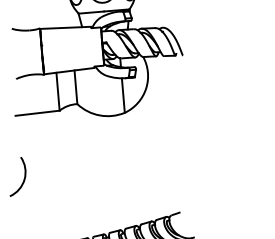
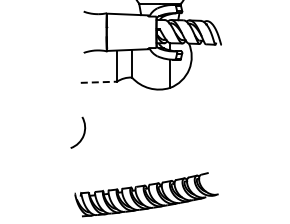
line: (38, 113) -> (99, 82), solid -> dashed

